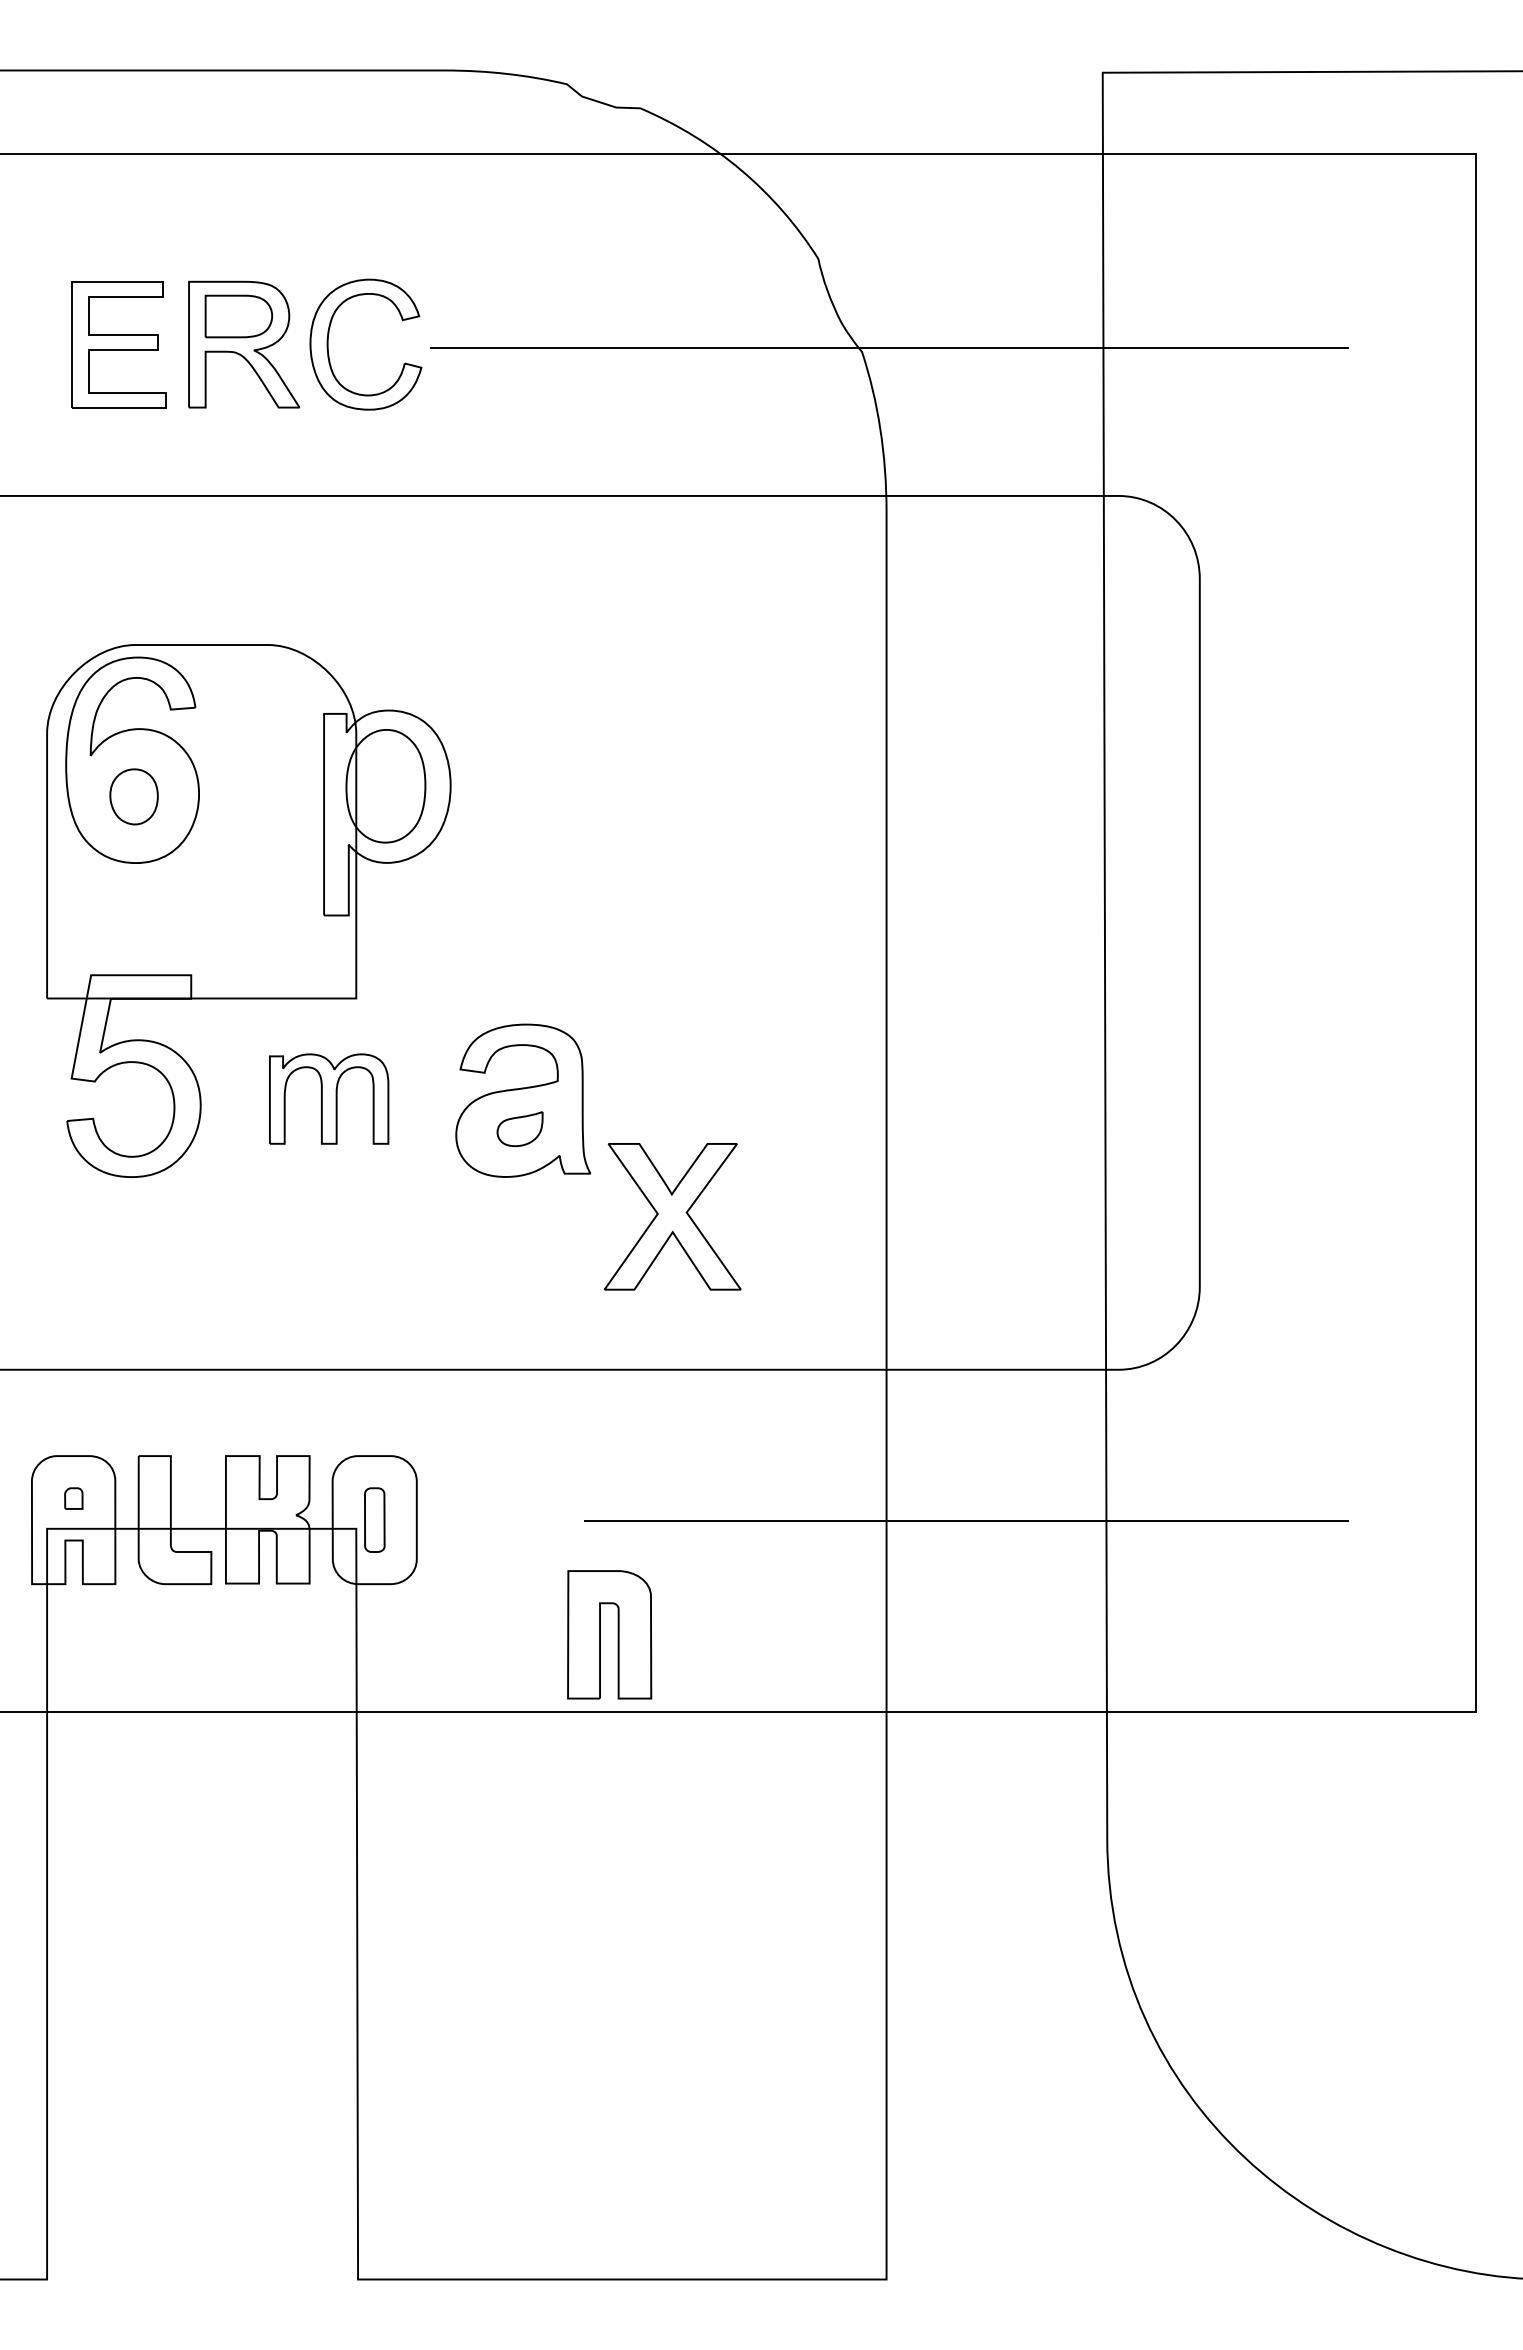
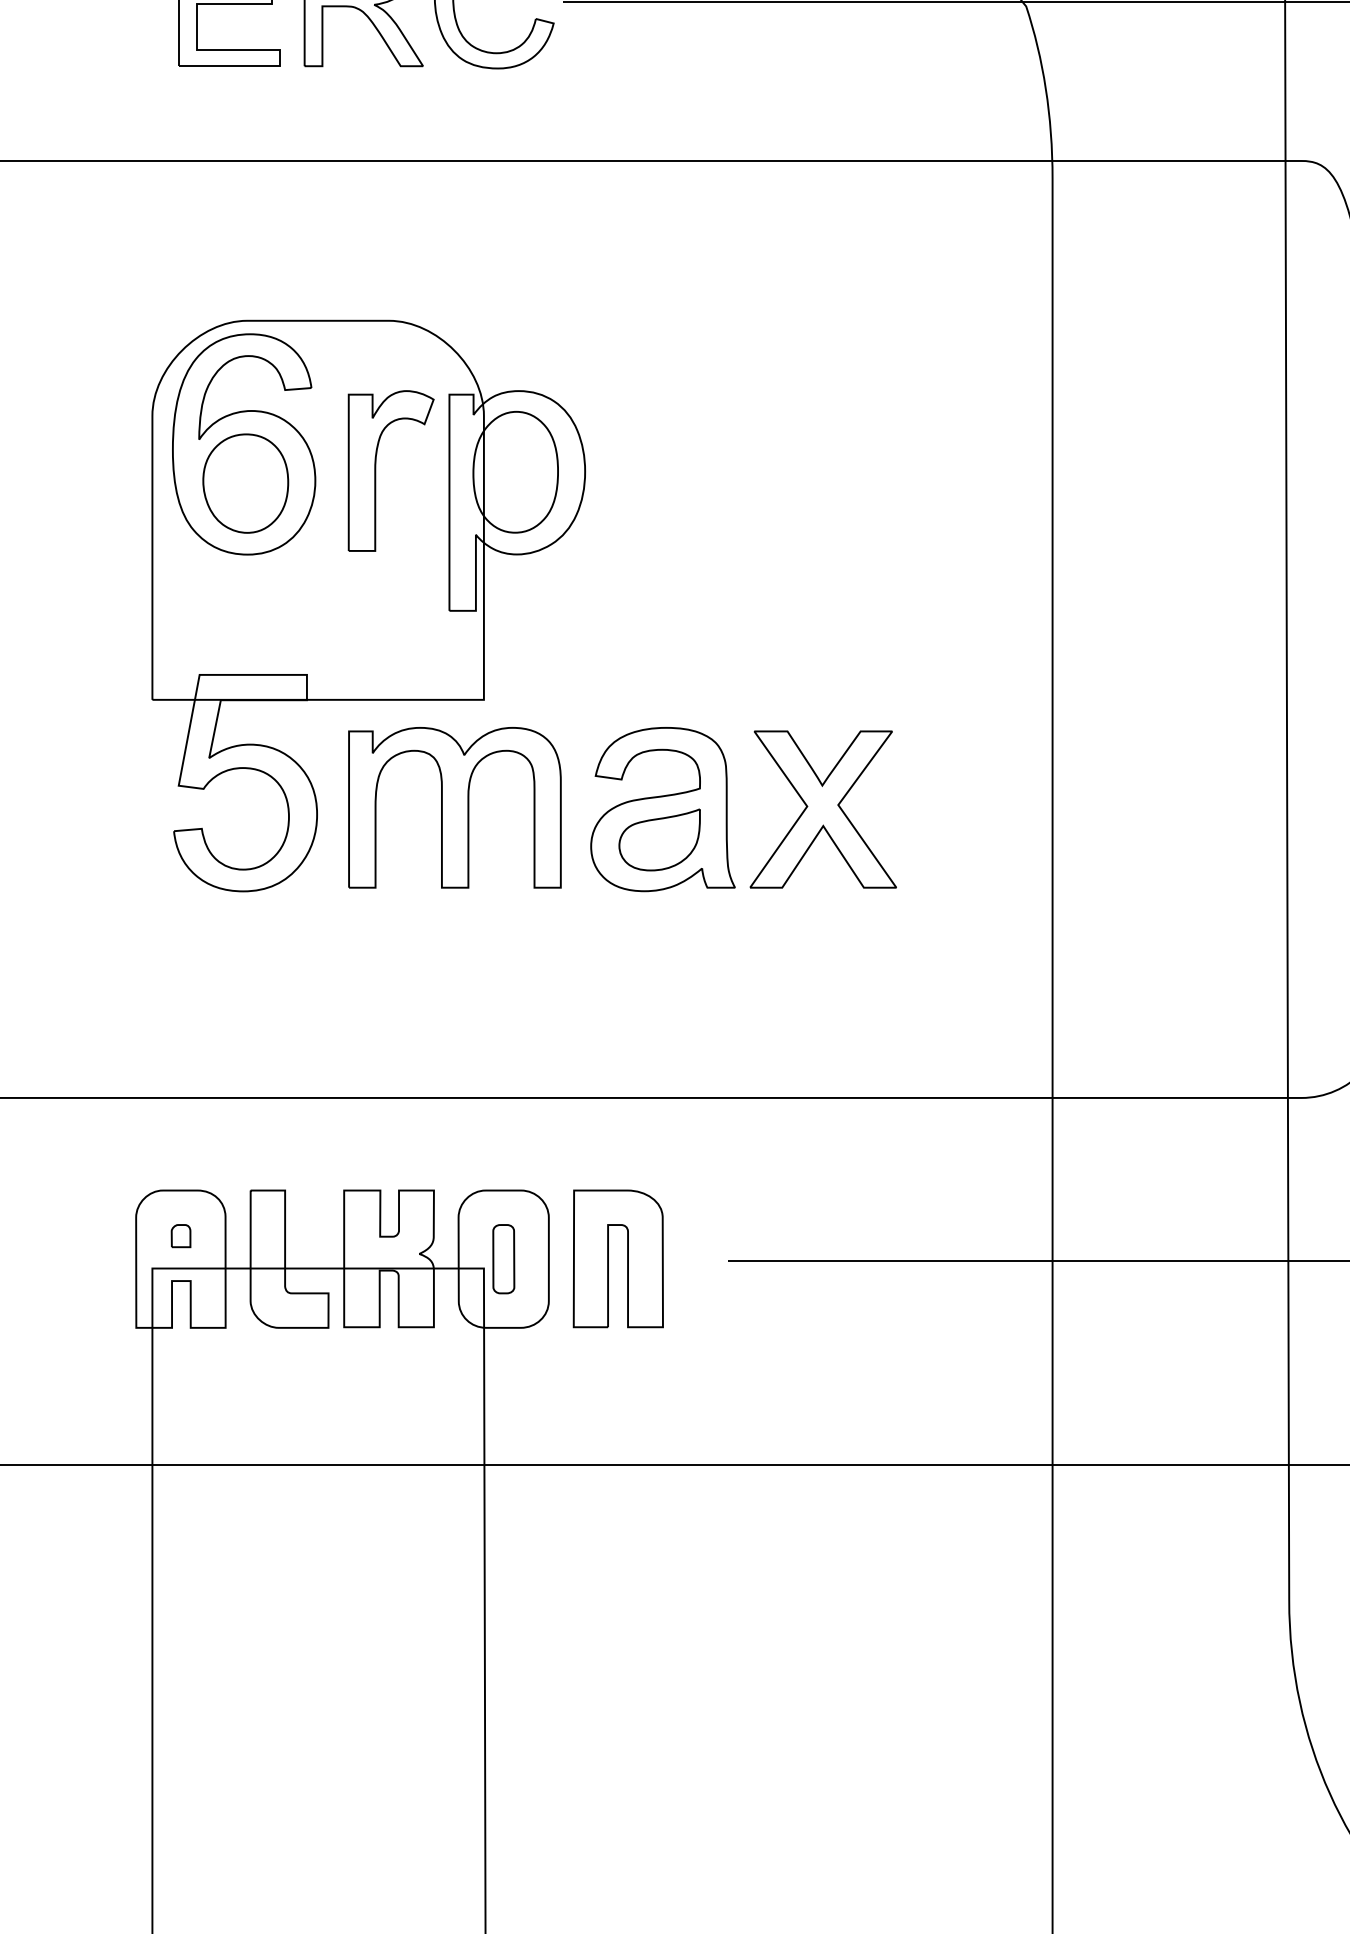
part: (255, 784) -> (375, 470), added
part: (133, 796) -> (245, 483), size x1.67
part: (328, 1098) -> (454, 807), size x1.67
part: (519, 1128) -> (658, 839), size x1.67
part: (672, 1216) -> (823, 809), moved
part: (617, 1634) -> (626, 1258), moved

